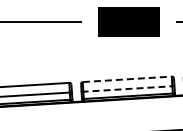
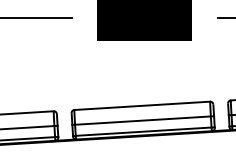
line: (127, 79) -> (142, 106), dashed -> solid
line: (128, 89) -> (143, 121), dashed -> solid

